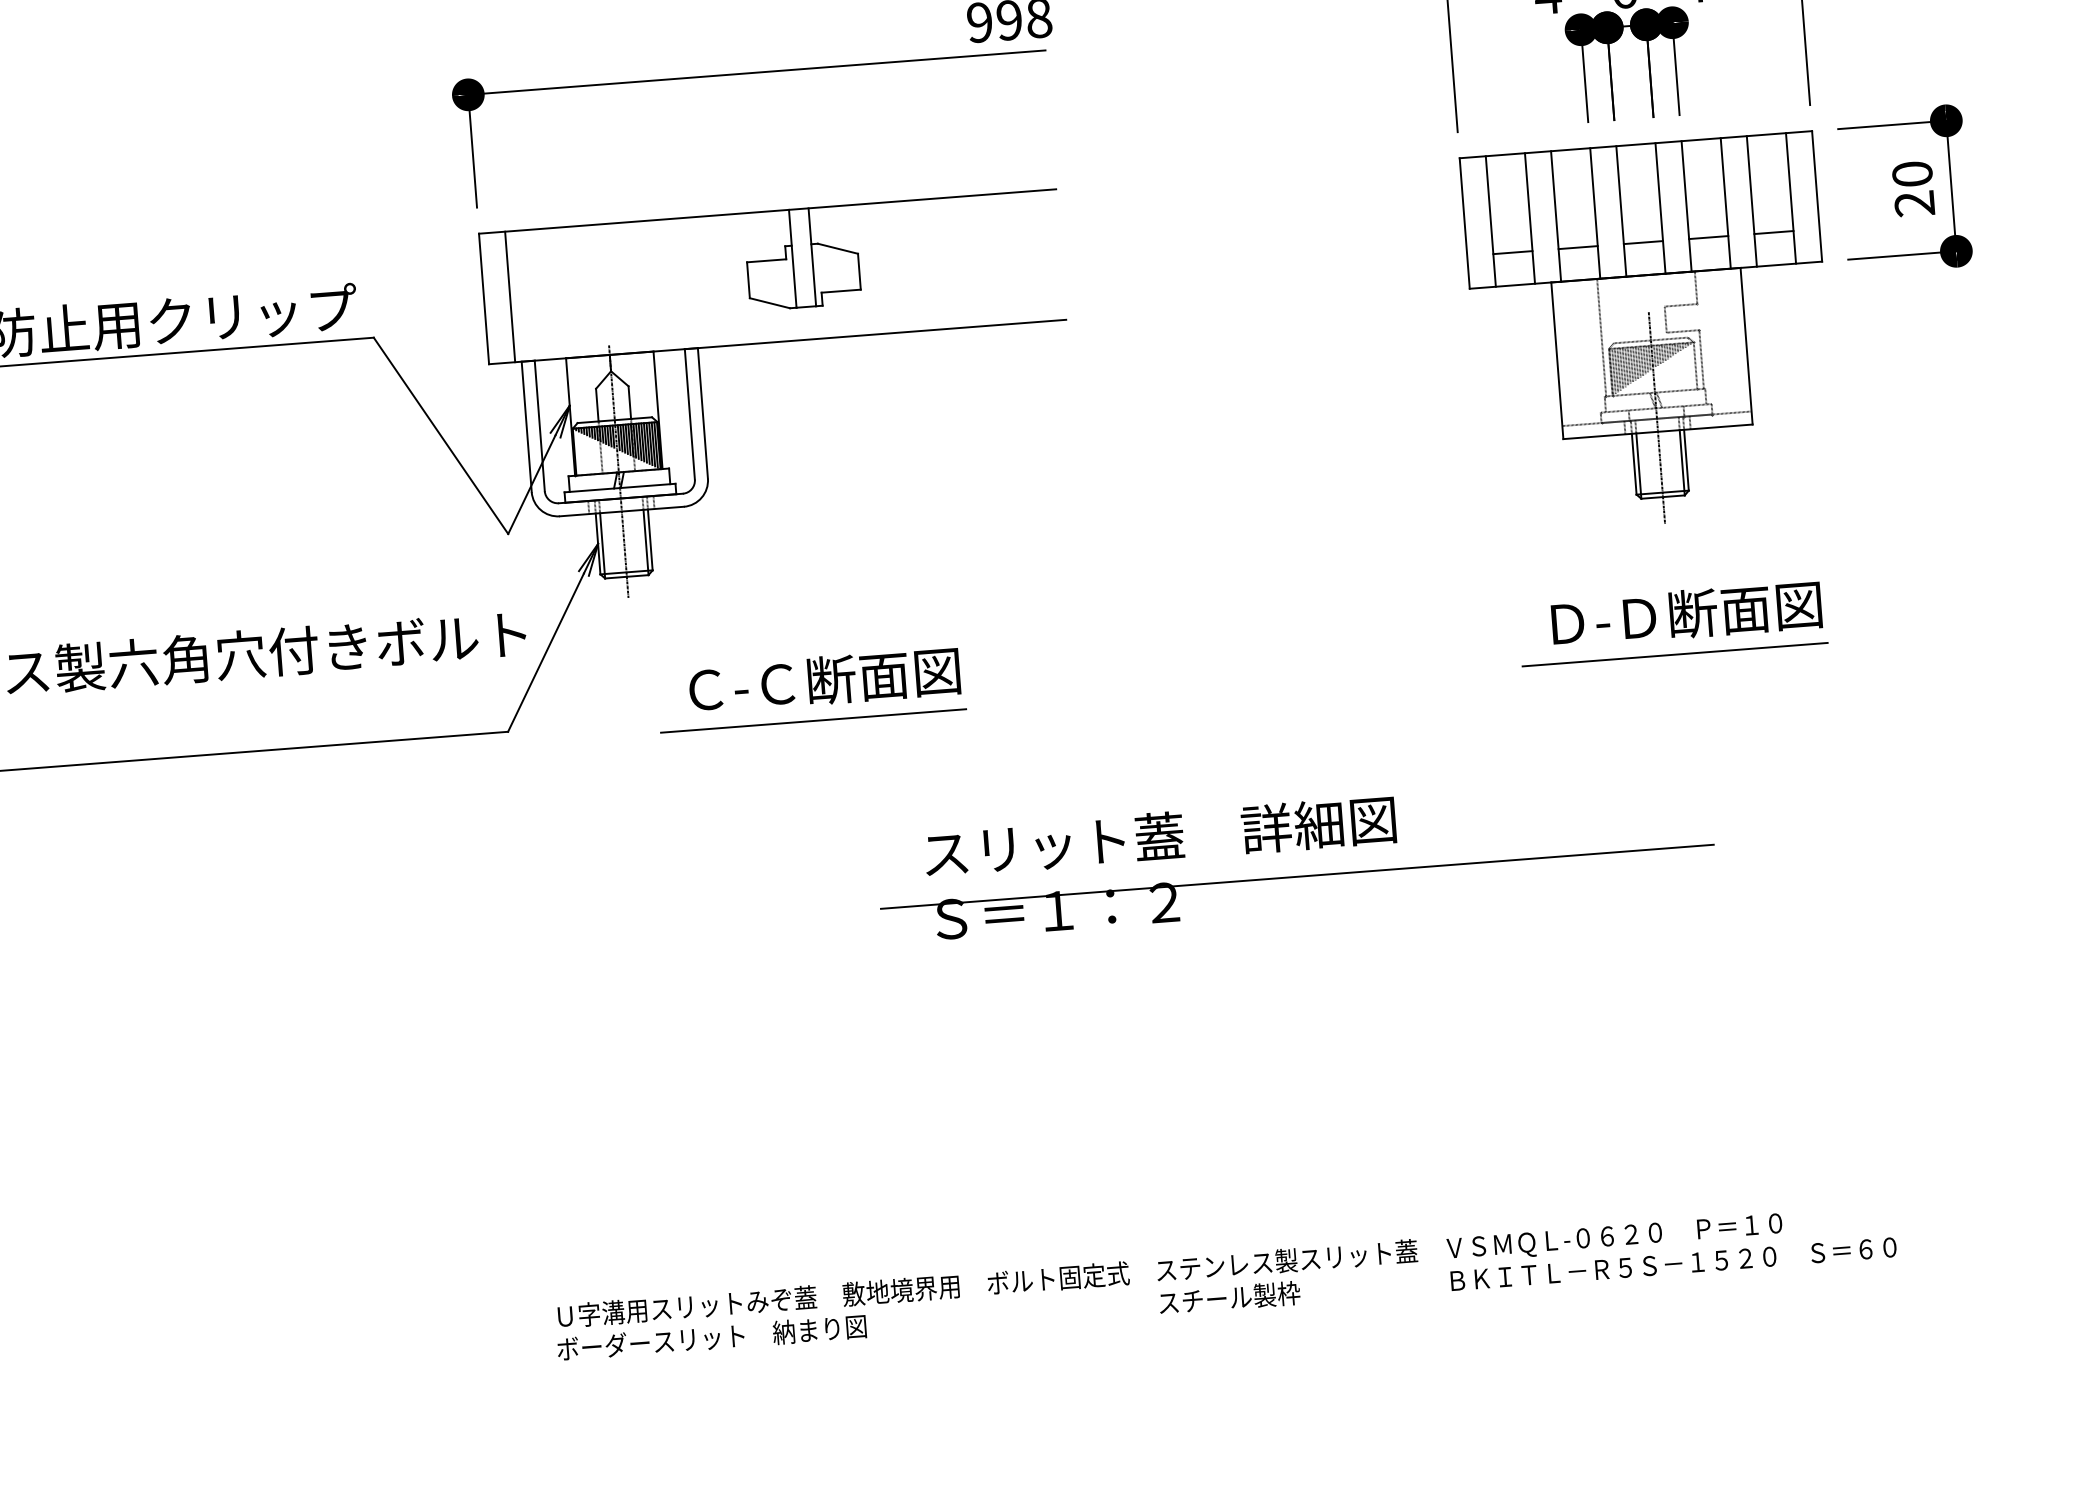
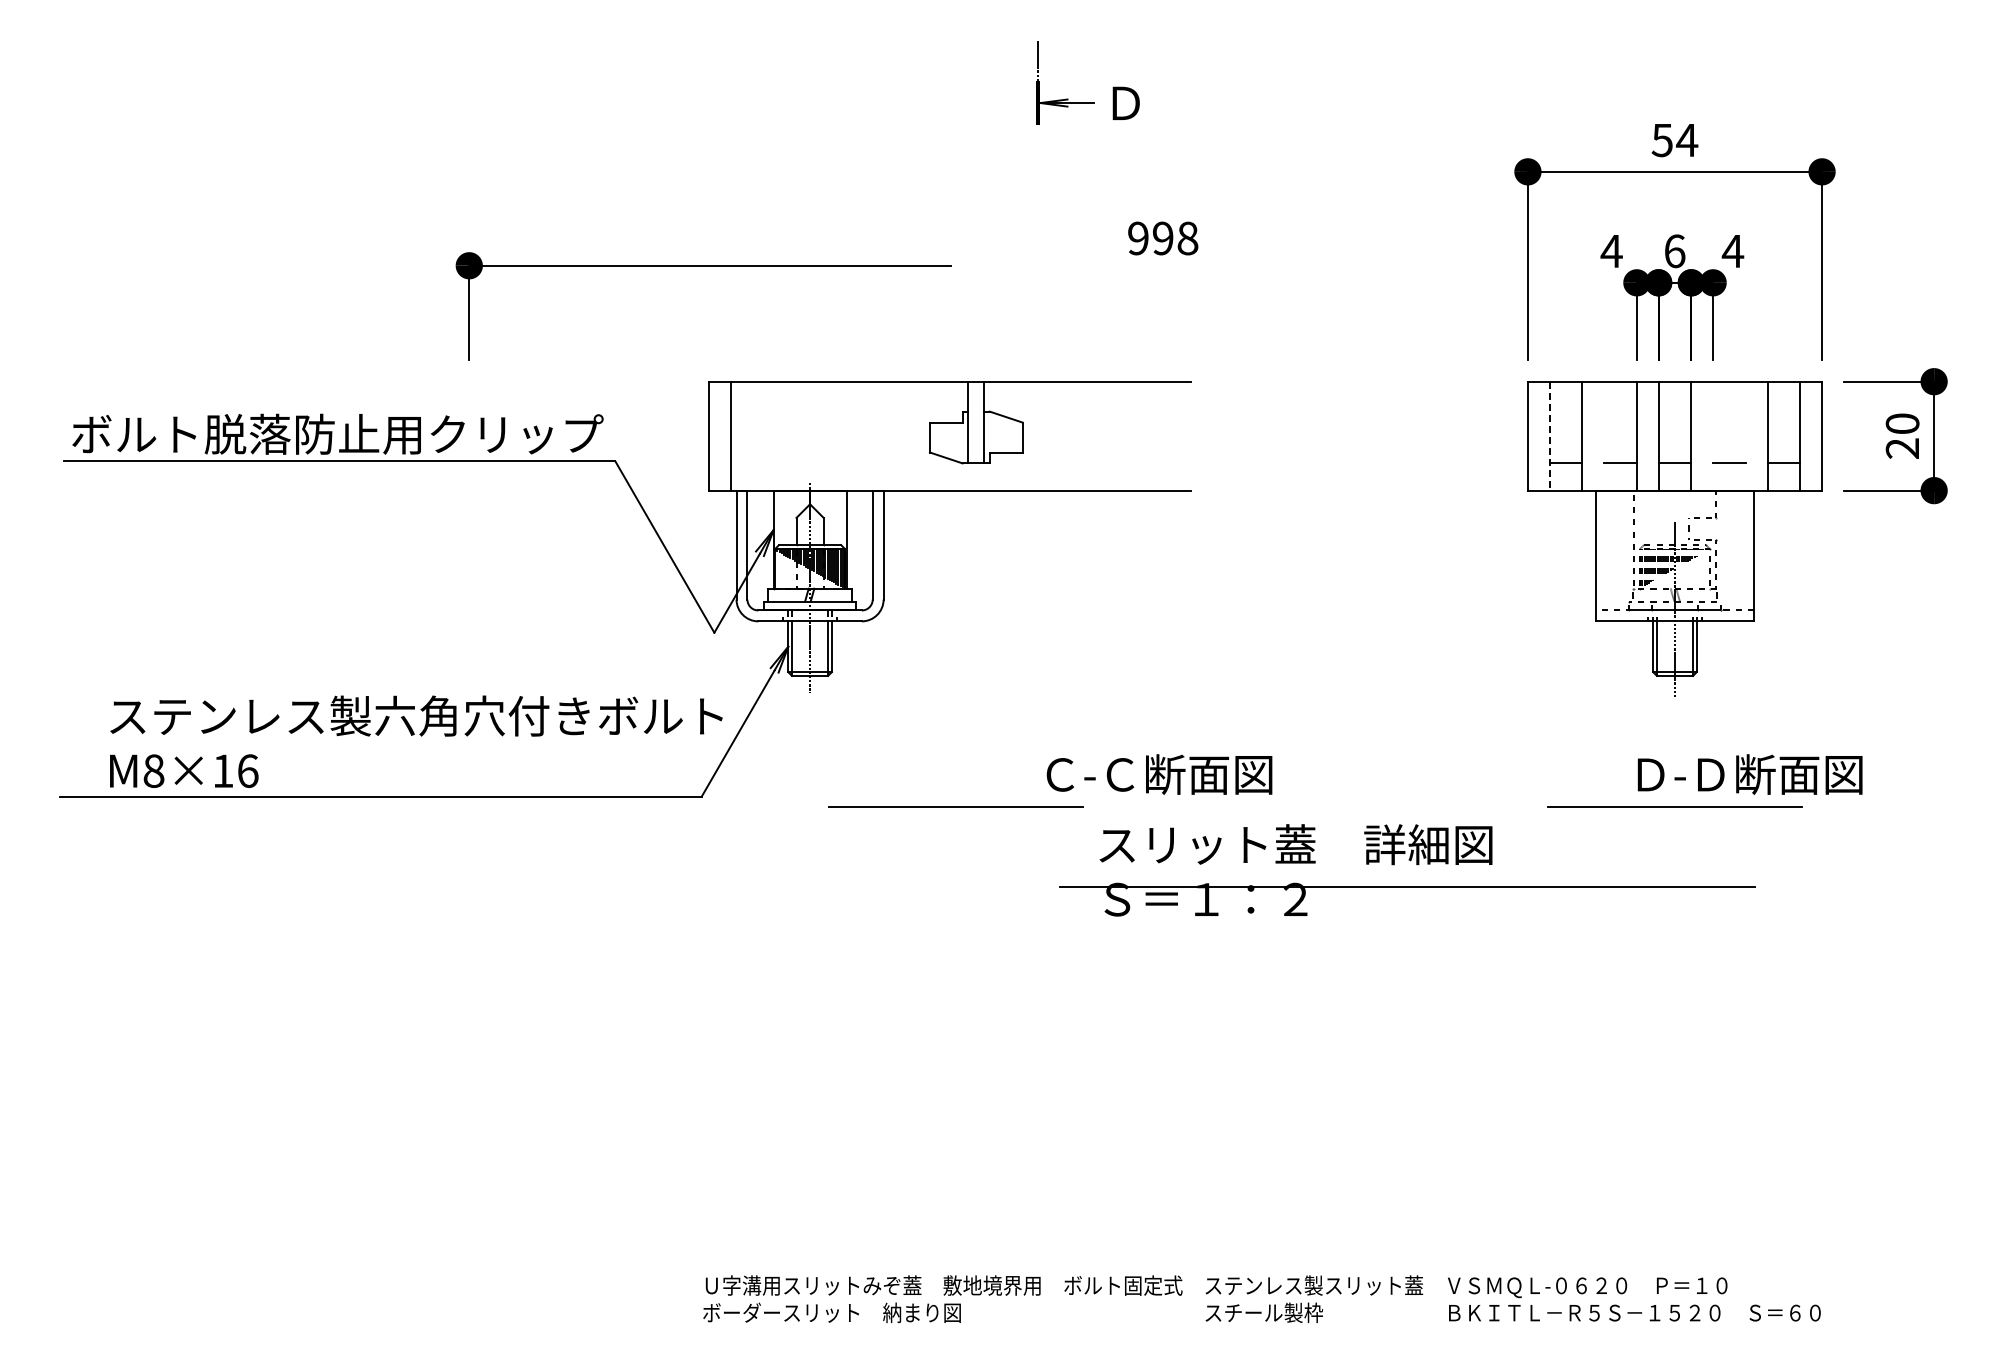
part: (748, 74) -> (703, 266), moved
line: (1725, 202) -> (1745, 435), removed
line: (1686, 205) -> (1713, 435), removed
line: (1556, 215) -> (1604, 435), removed
line: (1490, 221) -> (1549, 436), solid -> dashed
text: (1685, 614) -> (1749, 774), moved
text: (824, 680) -> (1159, 774), moved
part: (1298, 846) -> (1410, 861), moved

